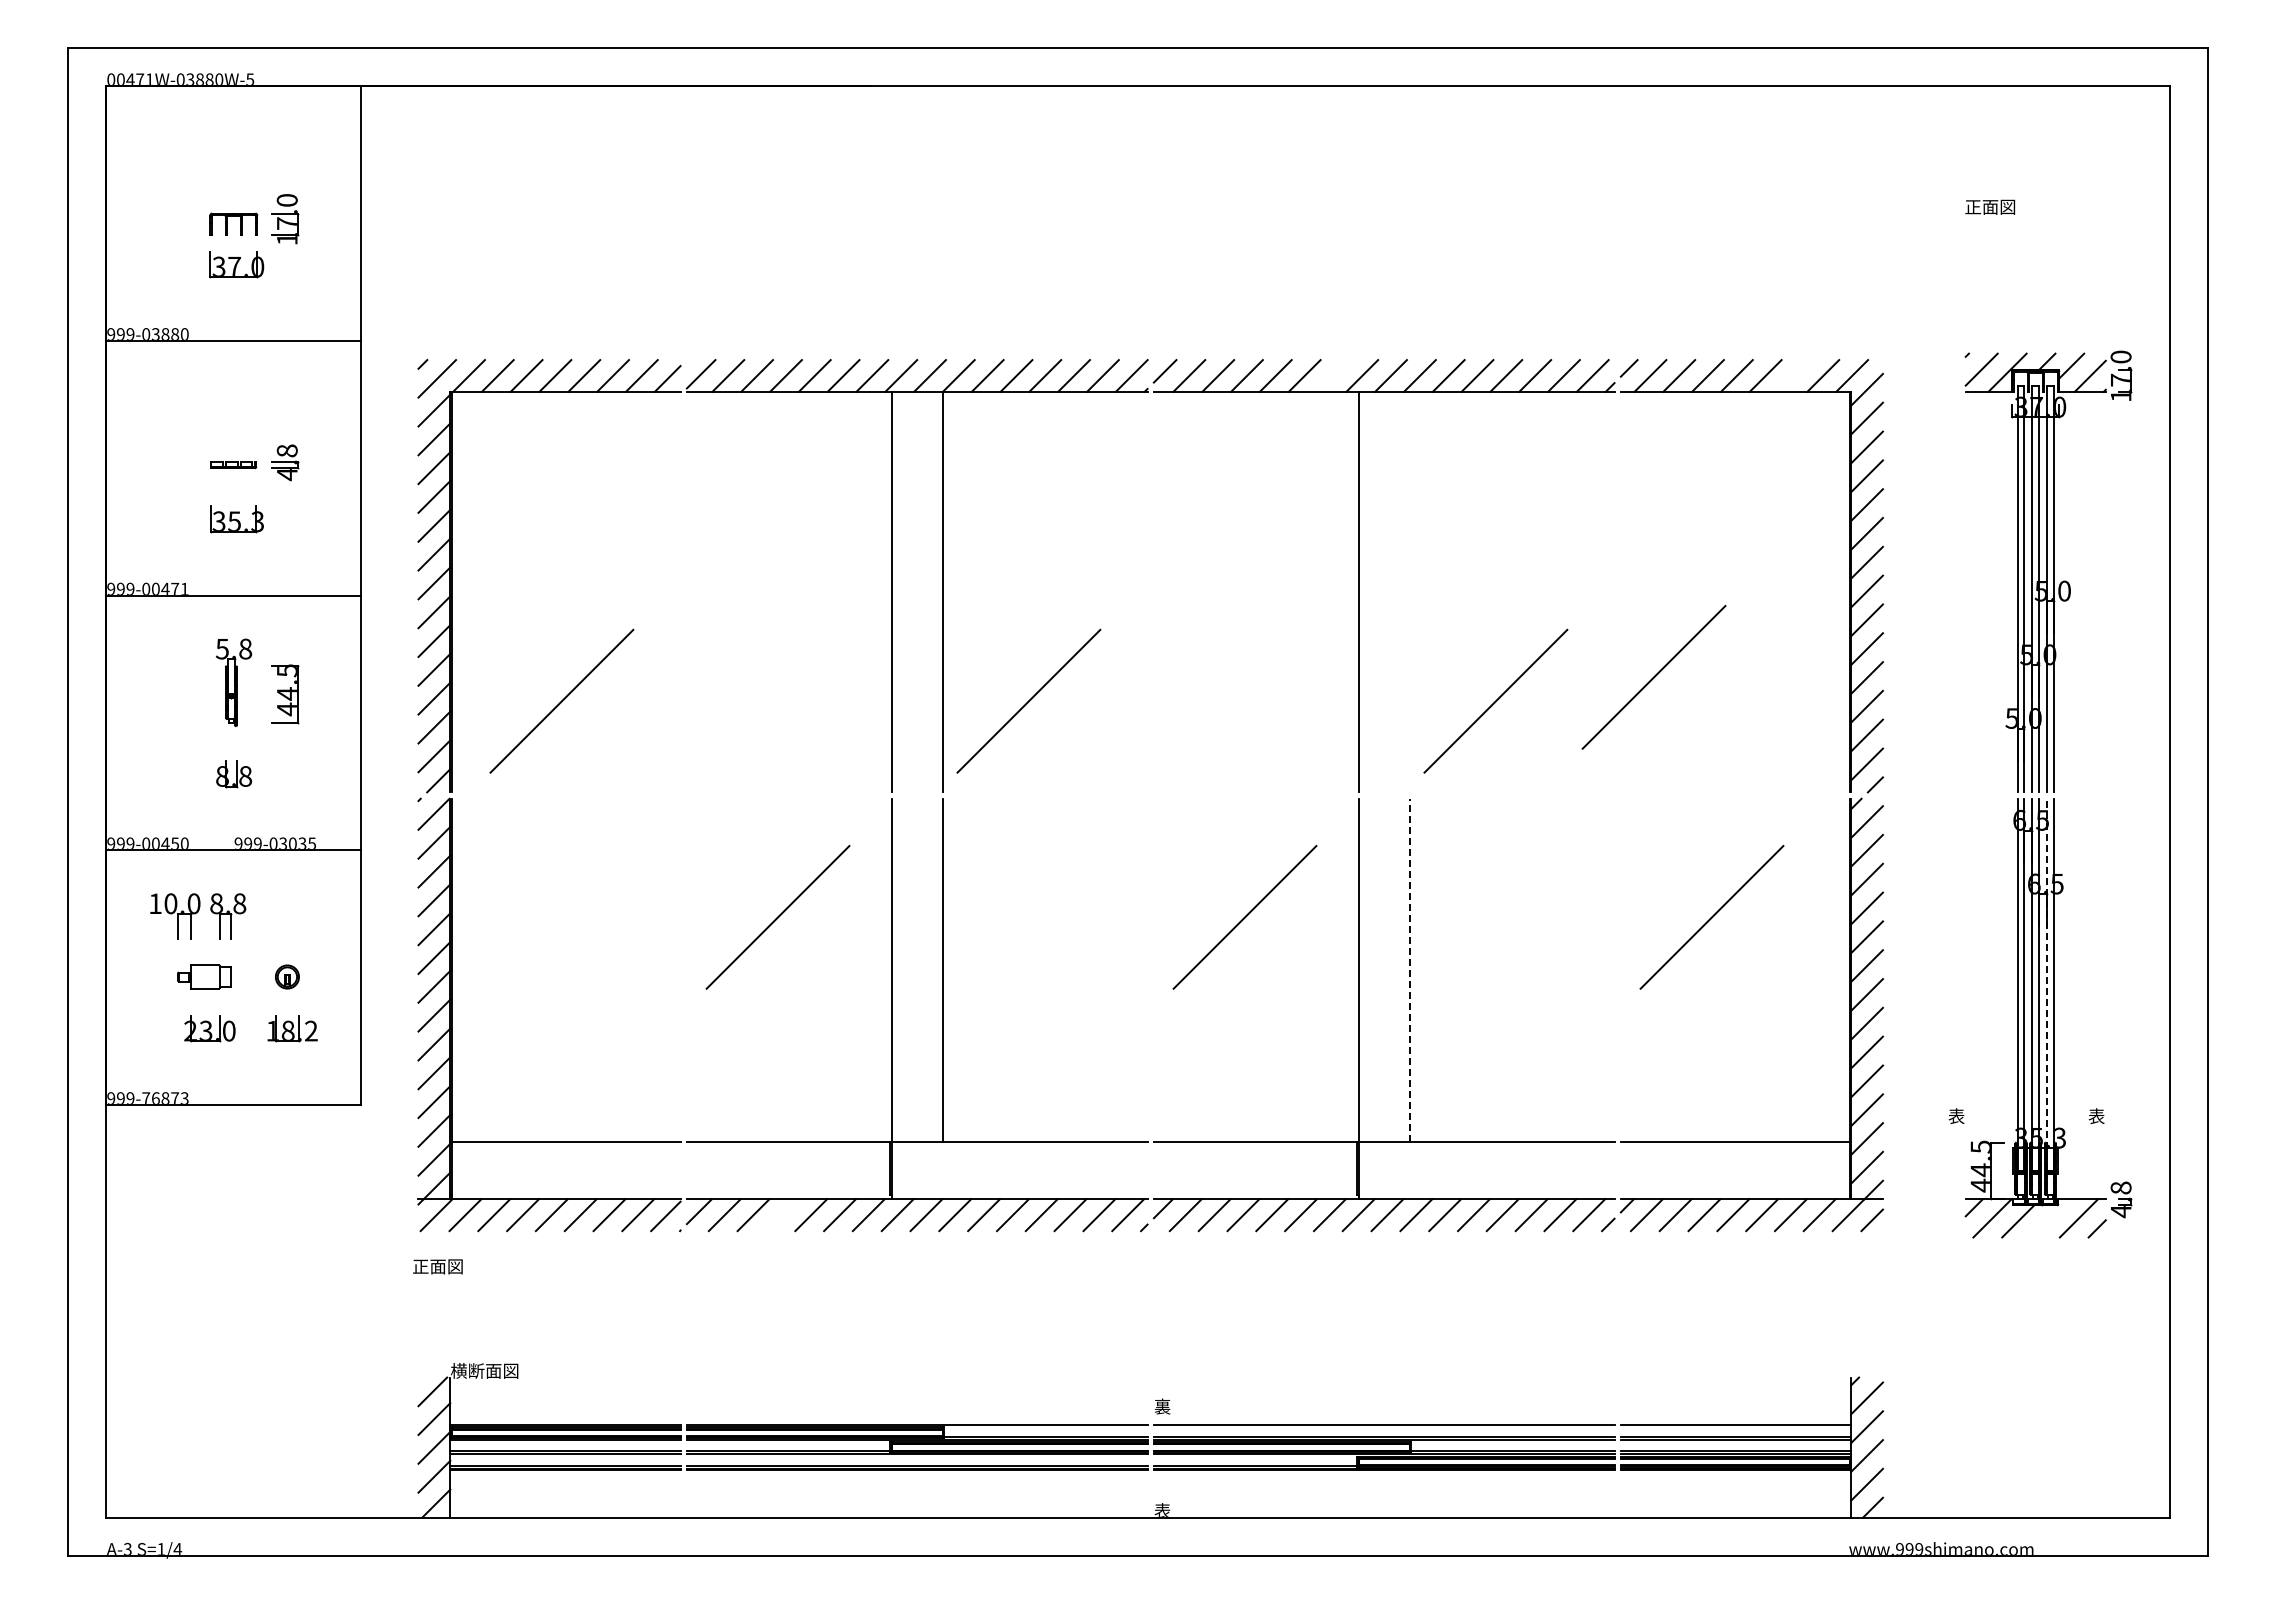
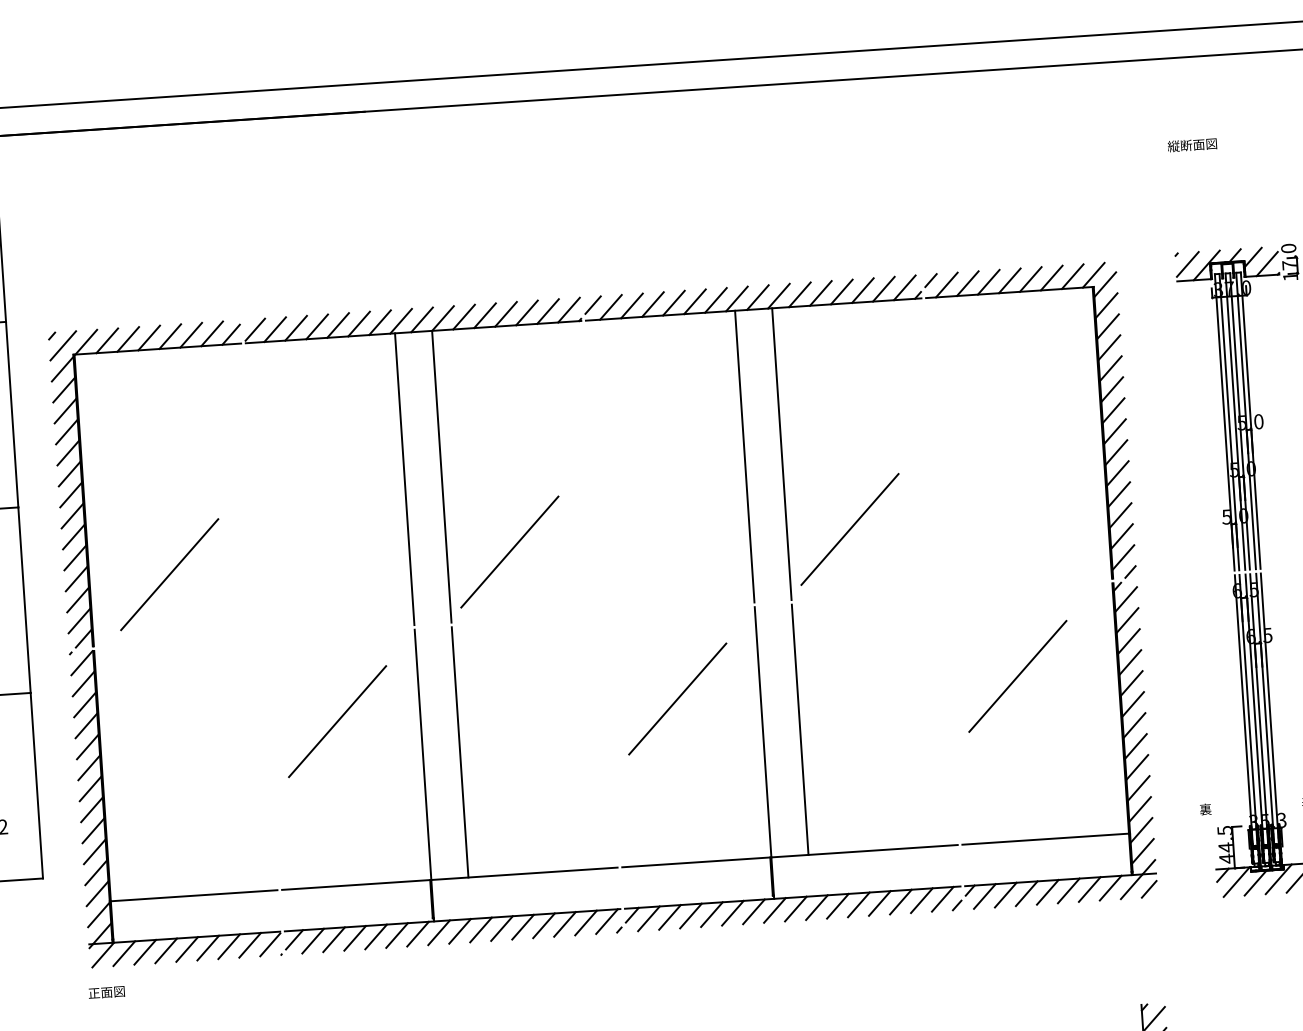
text: (1998, 206) -> (1192, 144), 正面図 -> 縦断面図
line: (1333, 375) -> (715, 300), added
line: (1794, 375) -> (1051, 277), added
line: (1409, 591) -> (781, 453), added
line: (1653, 676) -> (963, 503), removed
line: (1409, 970) -> (800, 729), dashed -> solid
line: (2047, 984) -> (1265, 709), dashed -> solid
text: (1956, 1116) -> (1205, 809), 表 -> 裏
line: (782, 1215) -> (355, 938), added
line: (2050, 1218) -> (1278, 879), added

